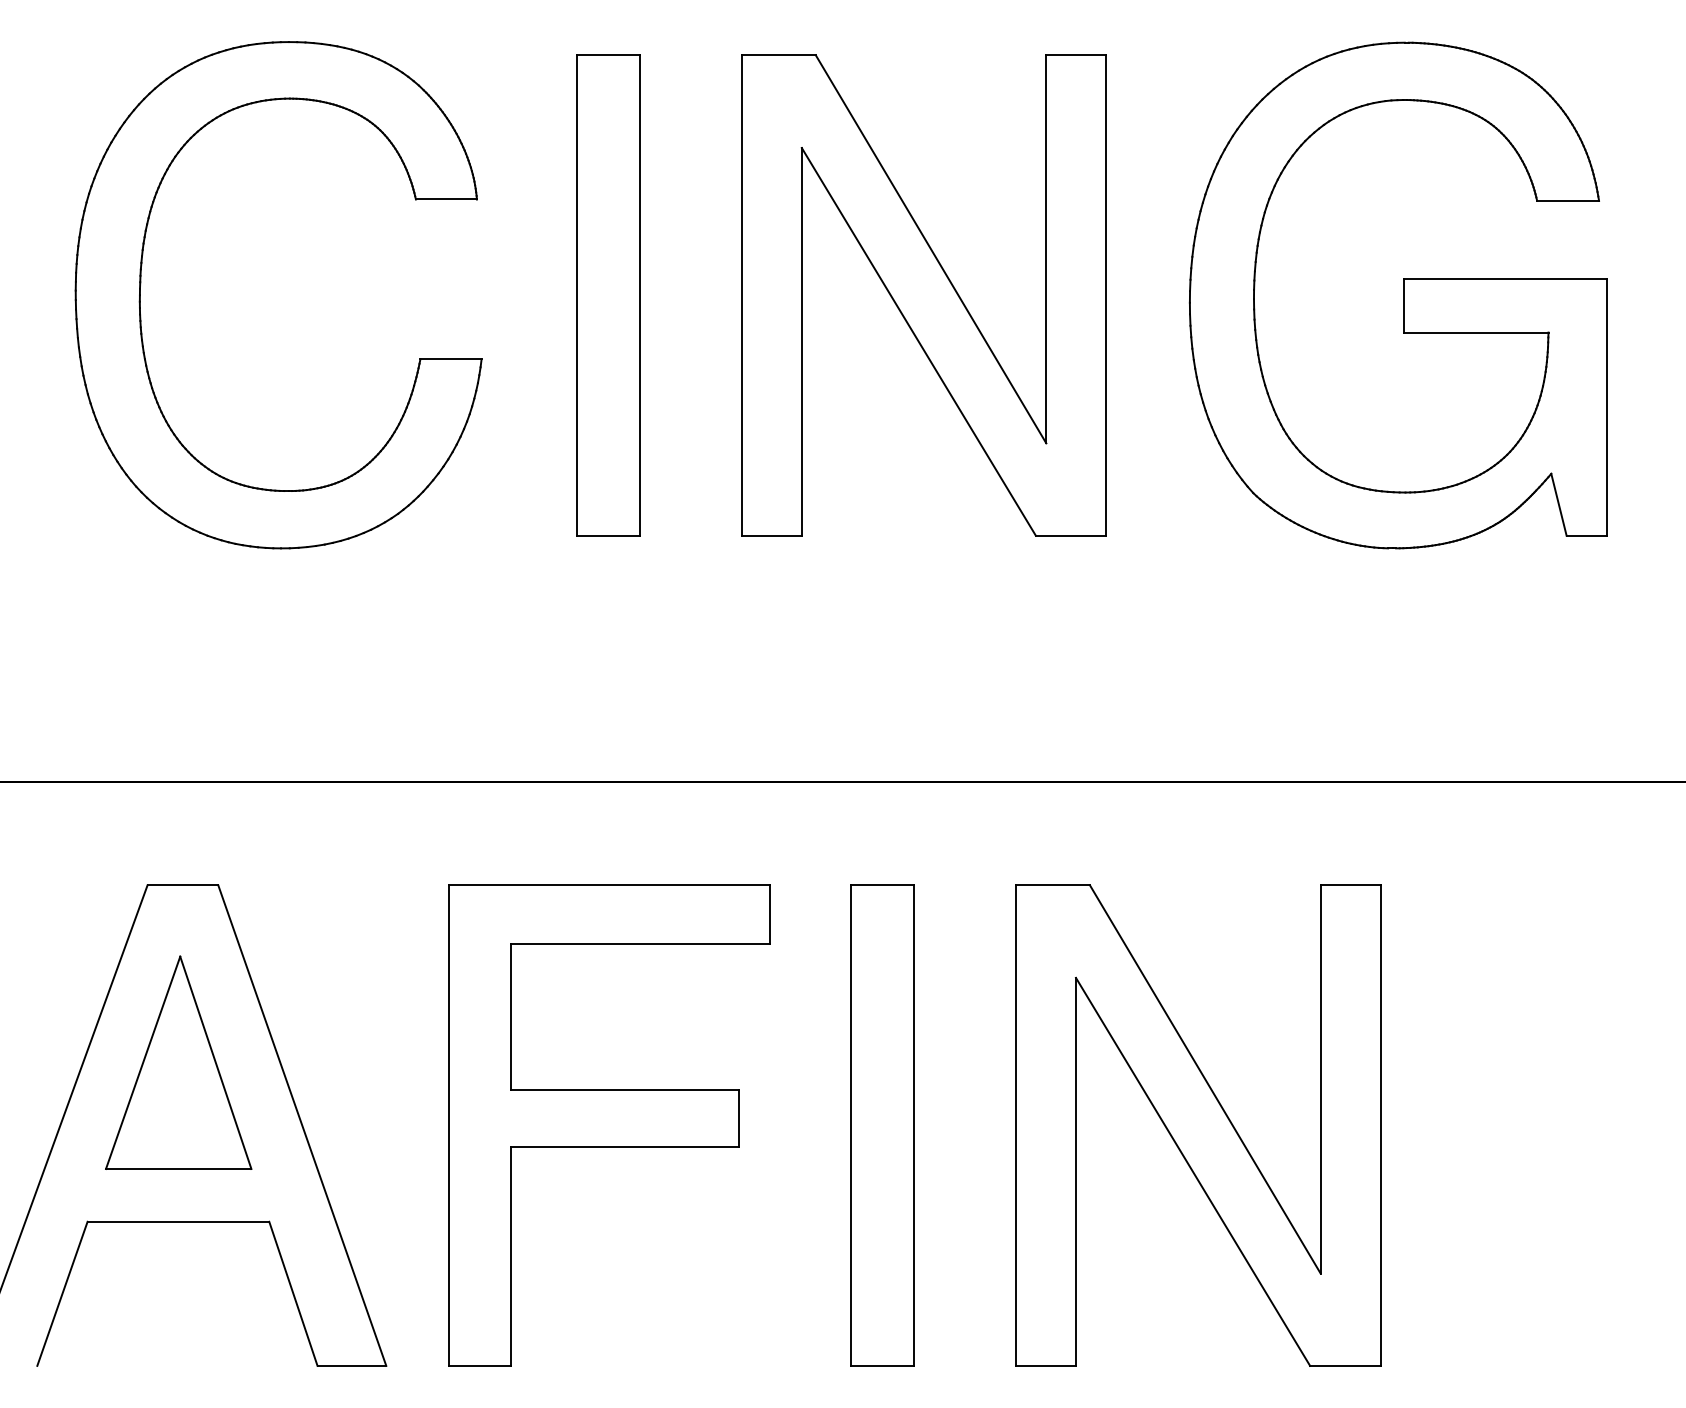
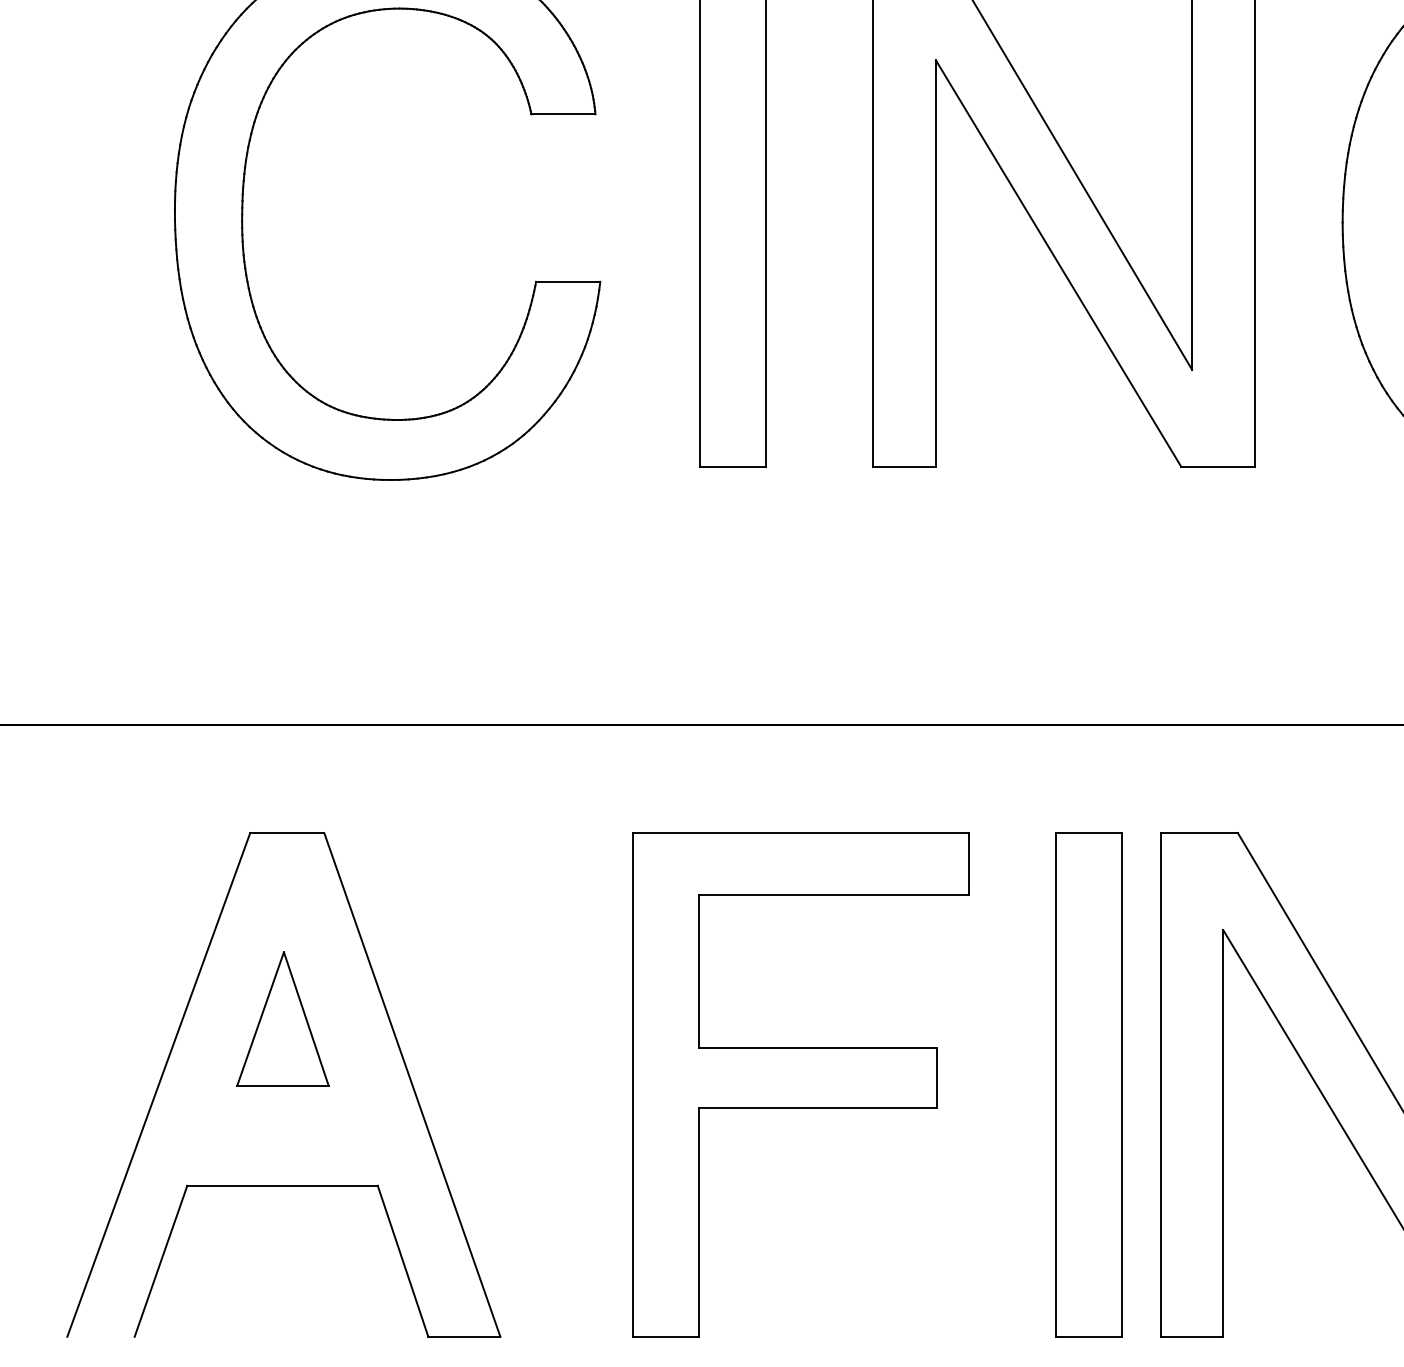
part: (178, 1062) -> (282, 1018), size x0.6
part: (609, 1125) -> (801, 1084), moved
part: (882, 1125) -> (1088, 1084), moved

